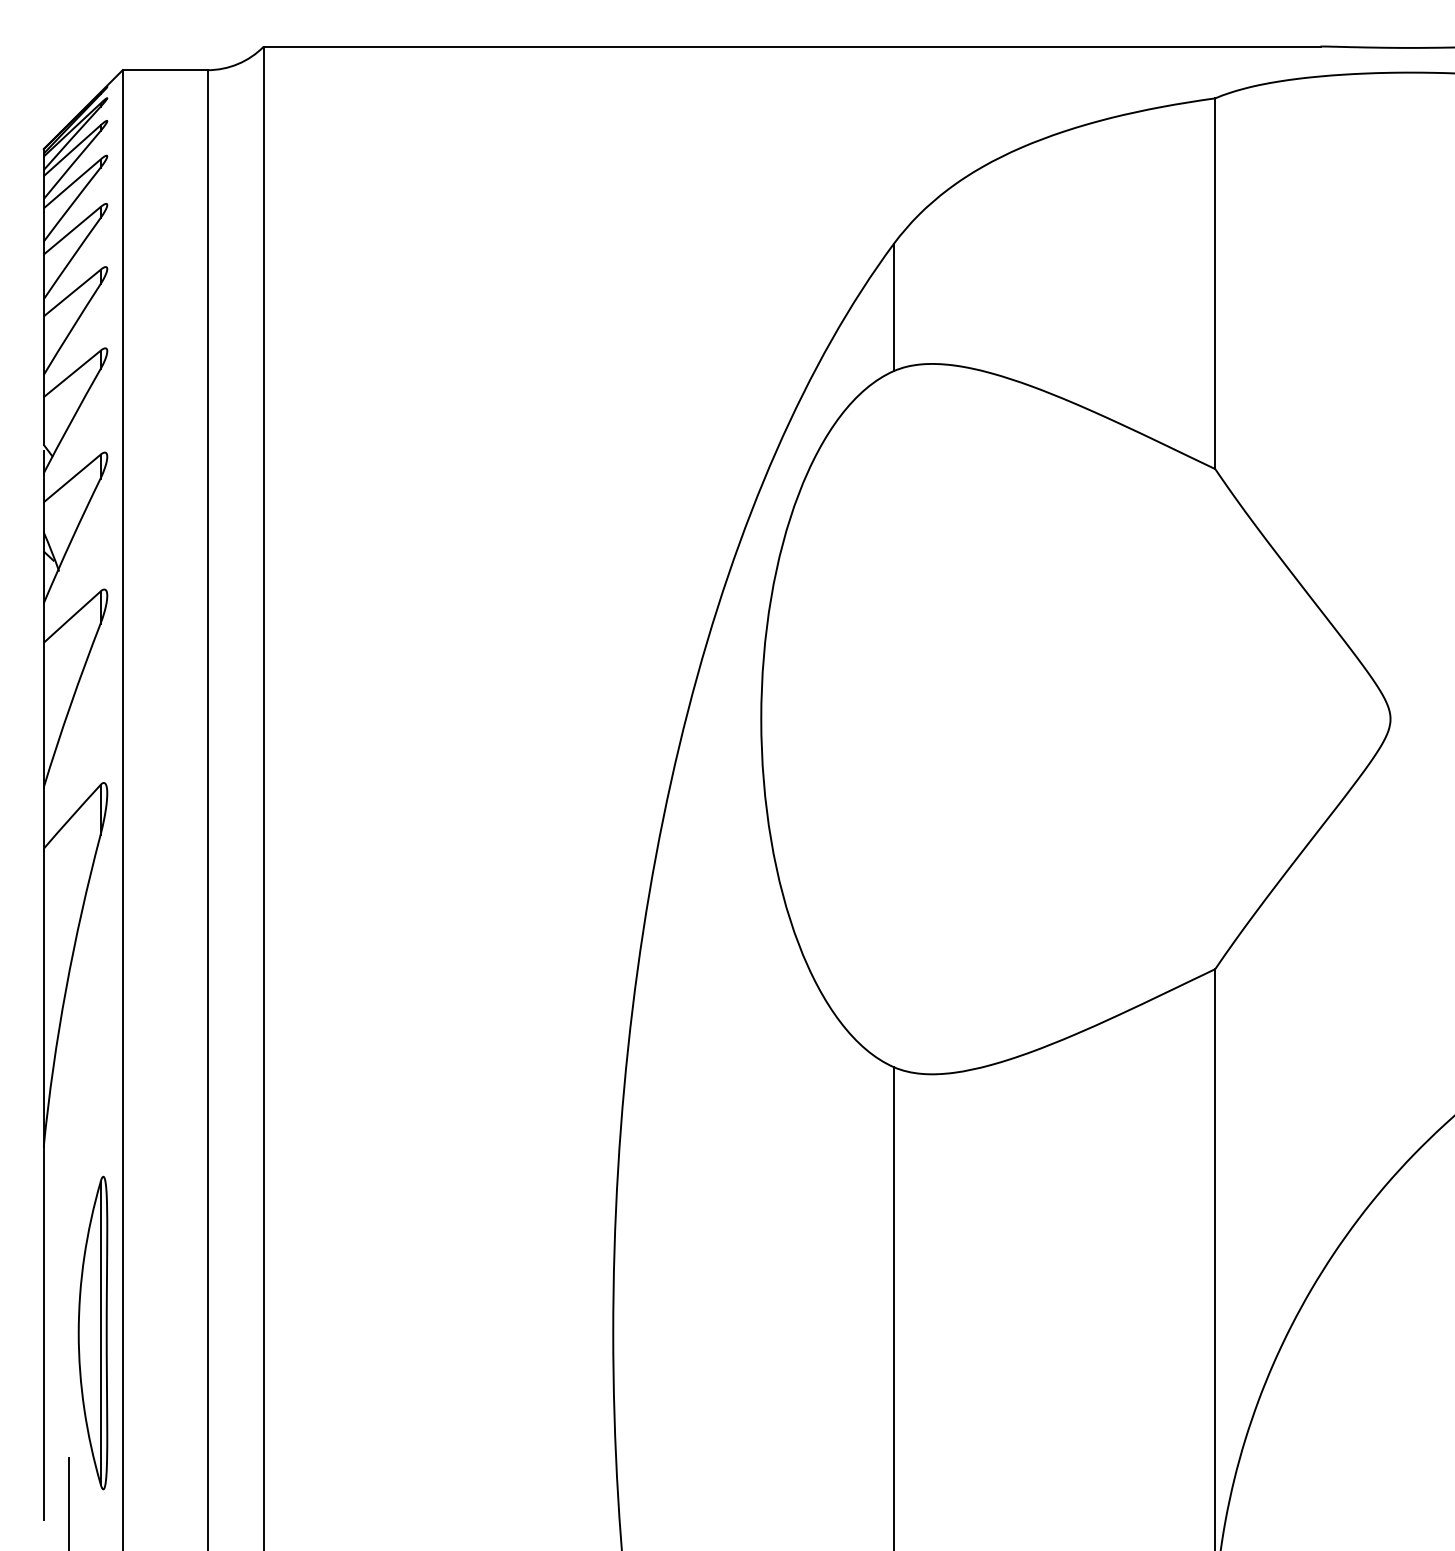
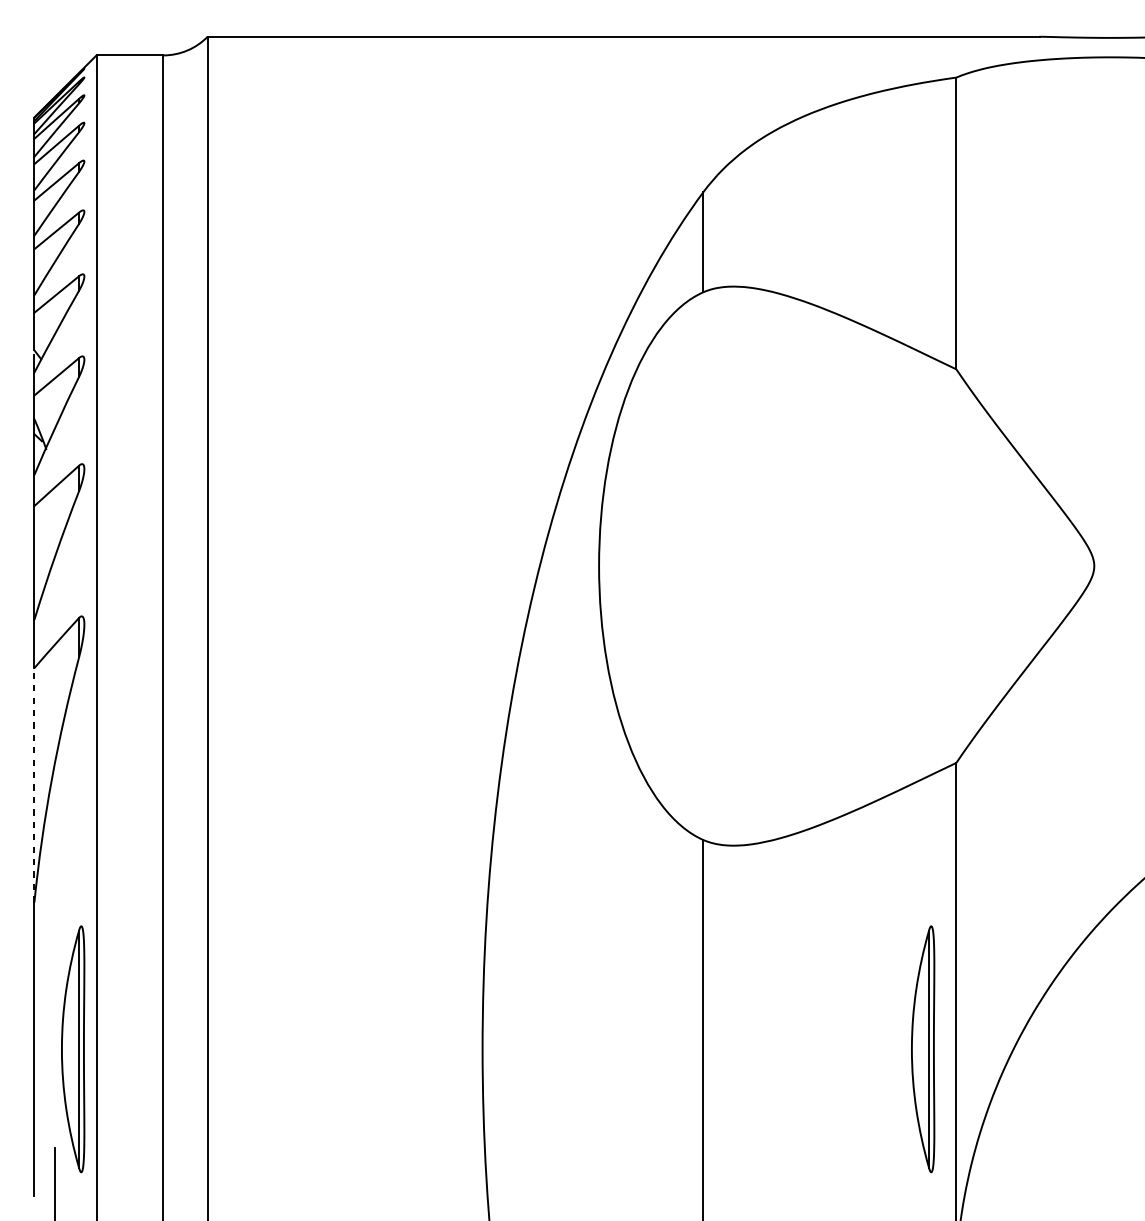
line: (43, 997) -> (34, 785), solid -> dashed
part: (1172, 1332) -> (922, 1048), added

